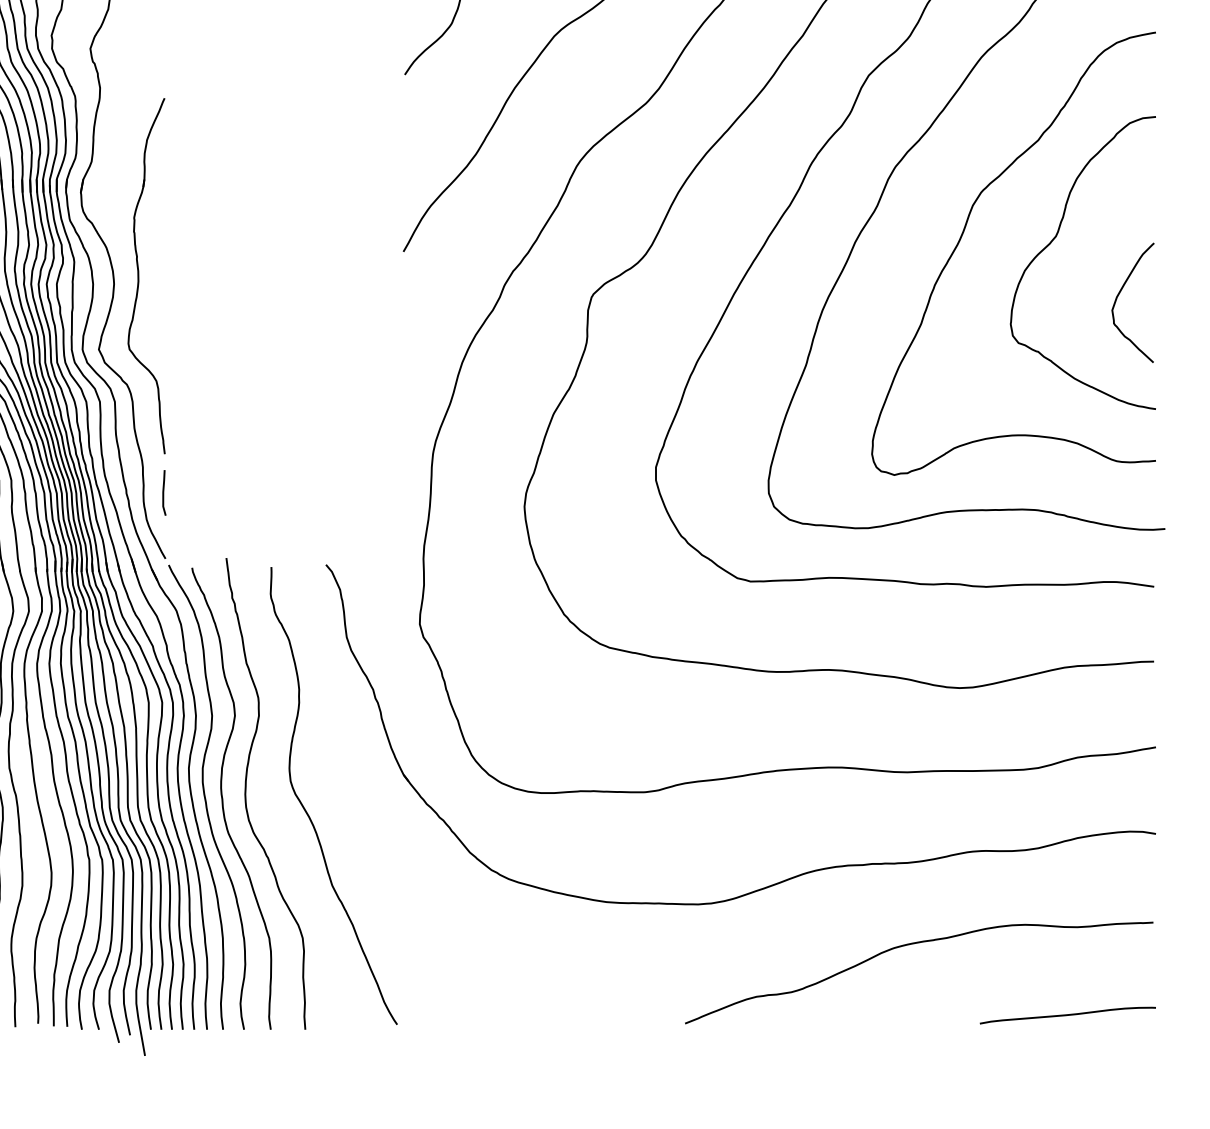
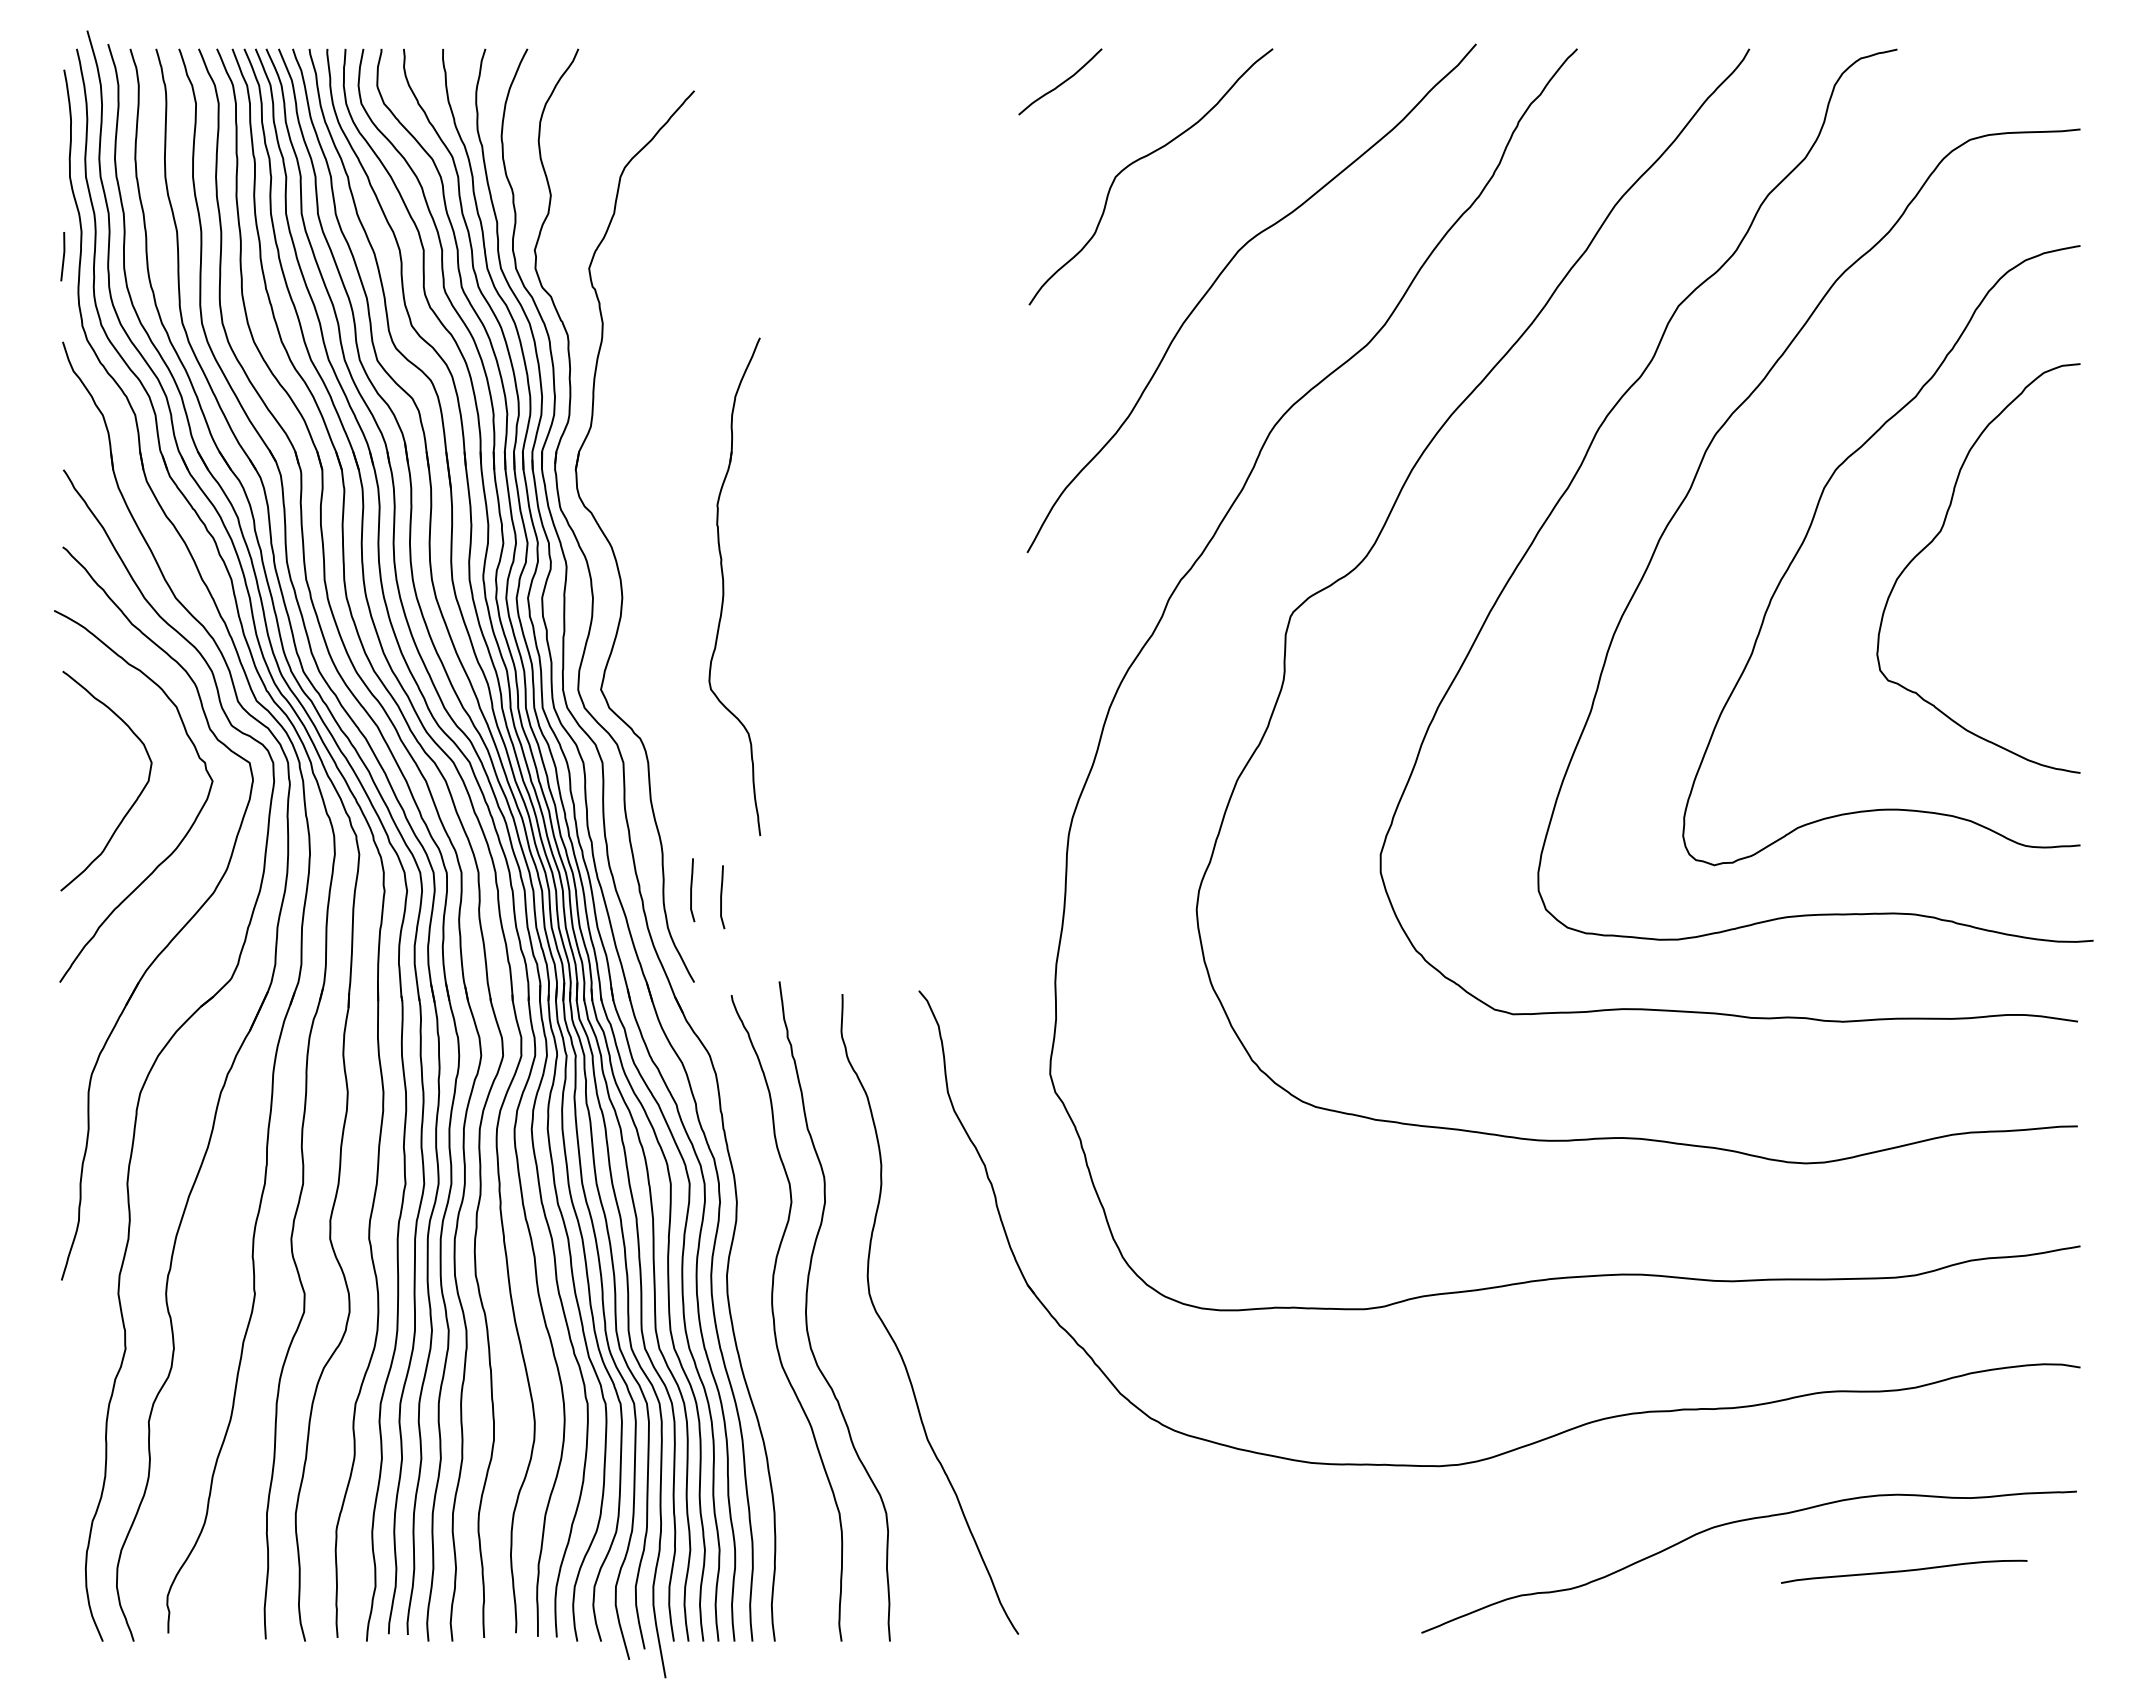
part: (139, 275) -> (724, 586), moved
curve: (1119, 294) -> (2029, 612), removed
line: (184, 498) -> (721, 897), added
curve: (205, 797) -> (750, 1316), removed
curve: (1068, 1015) -> (1904, 1571), moved

